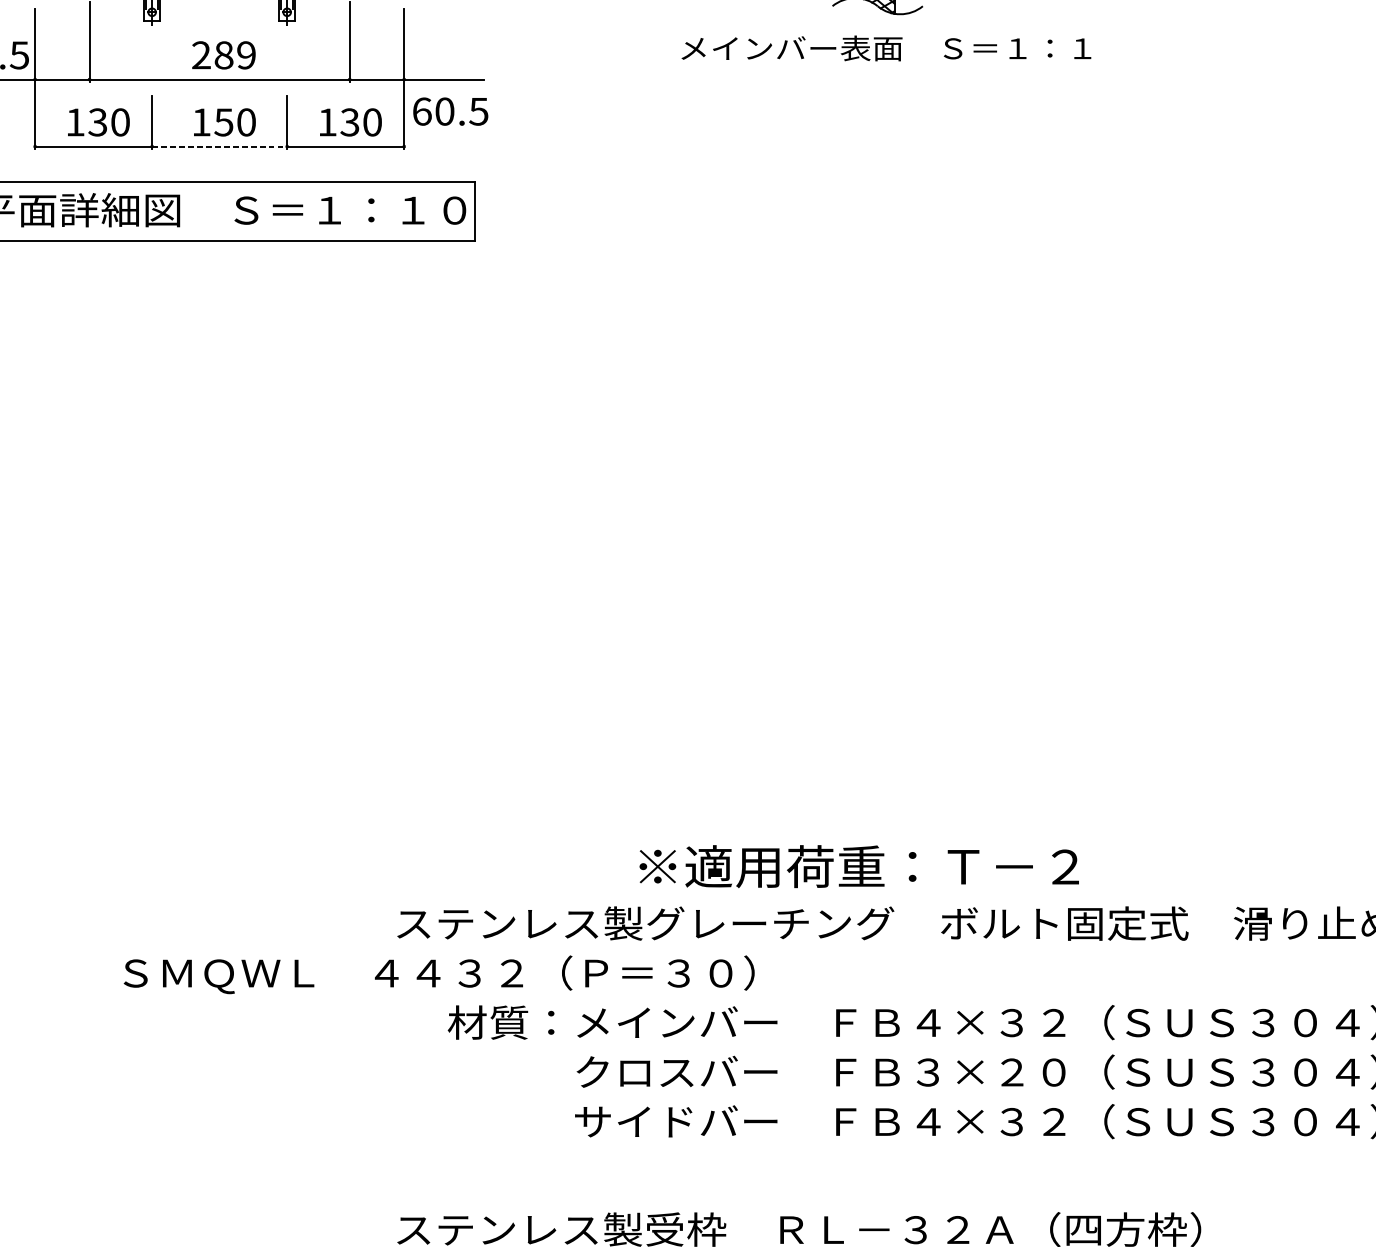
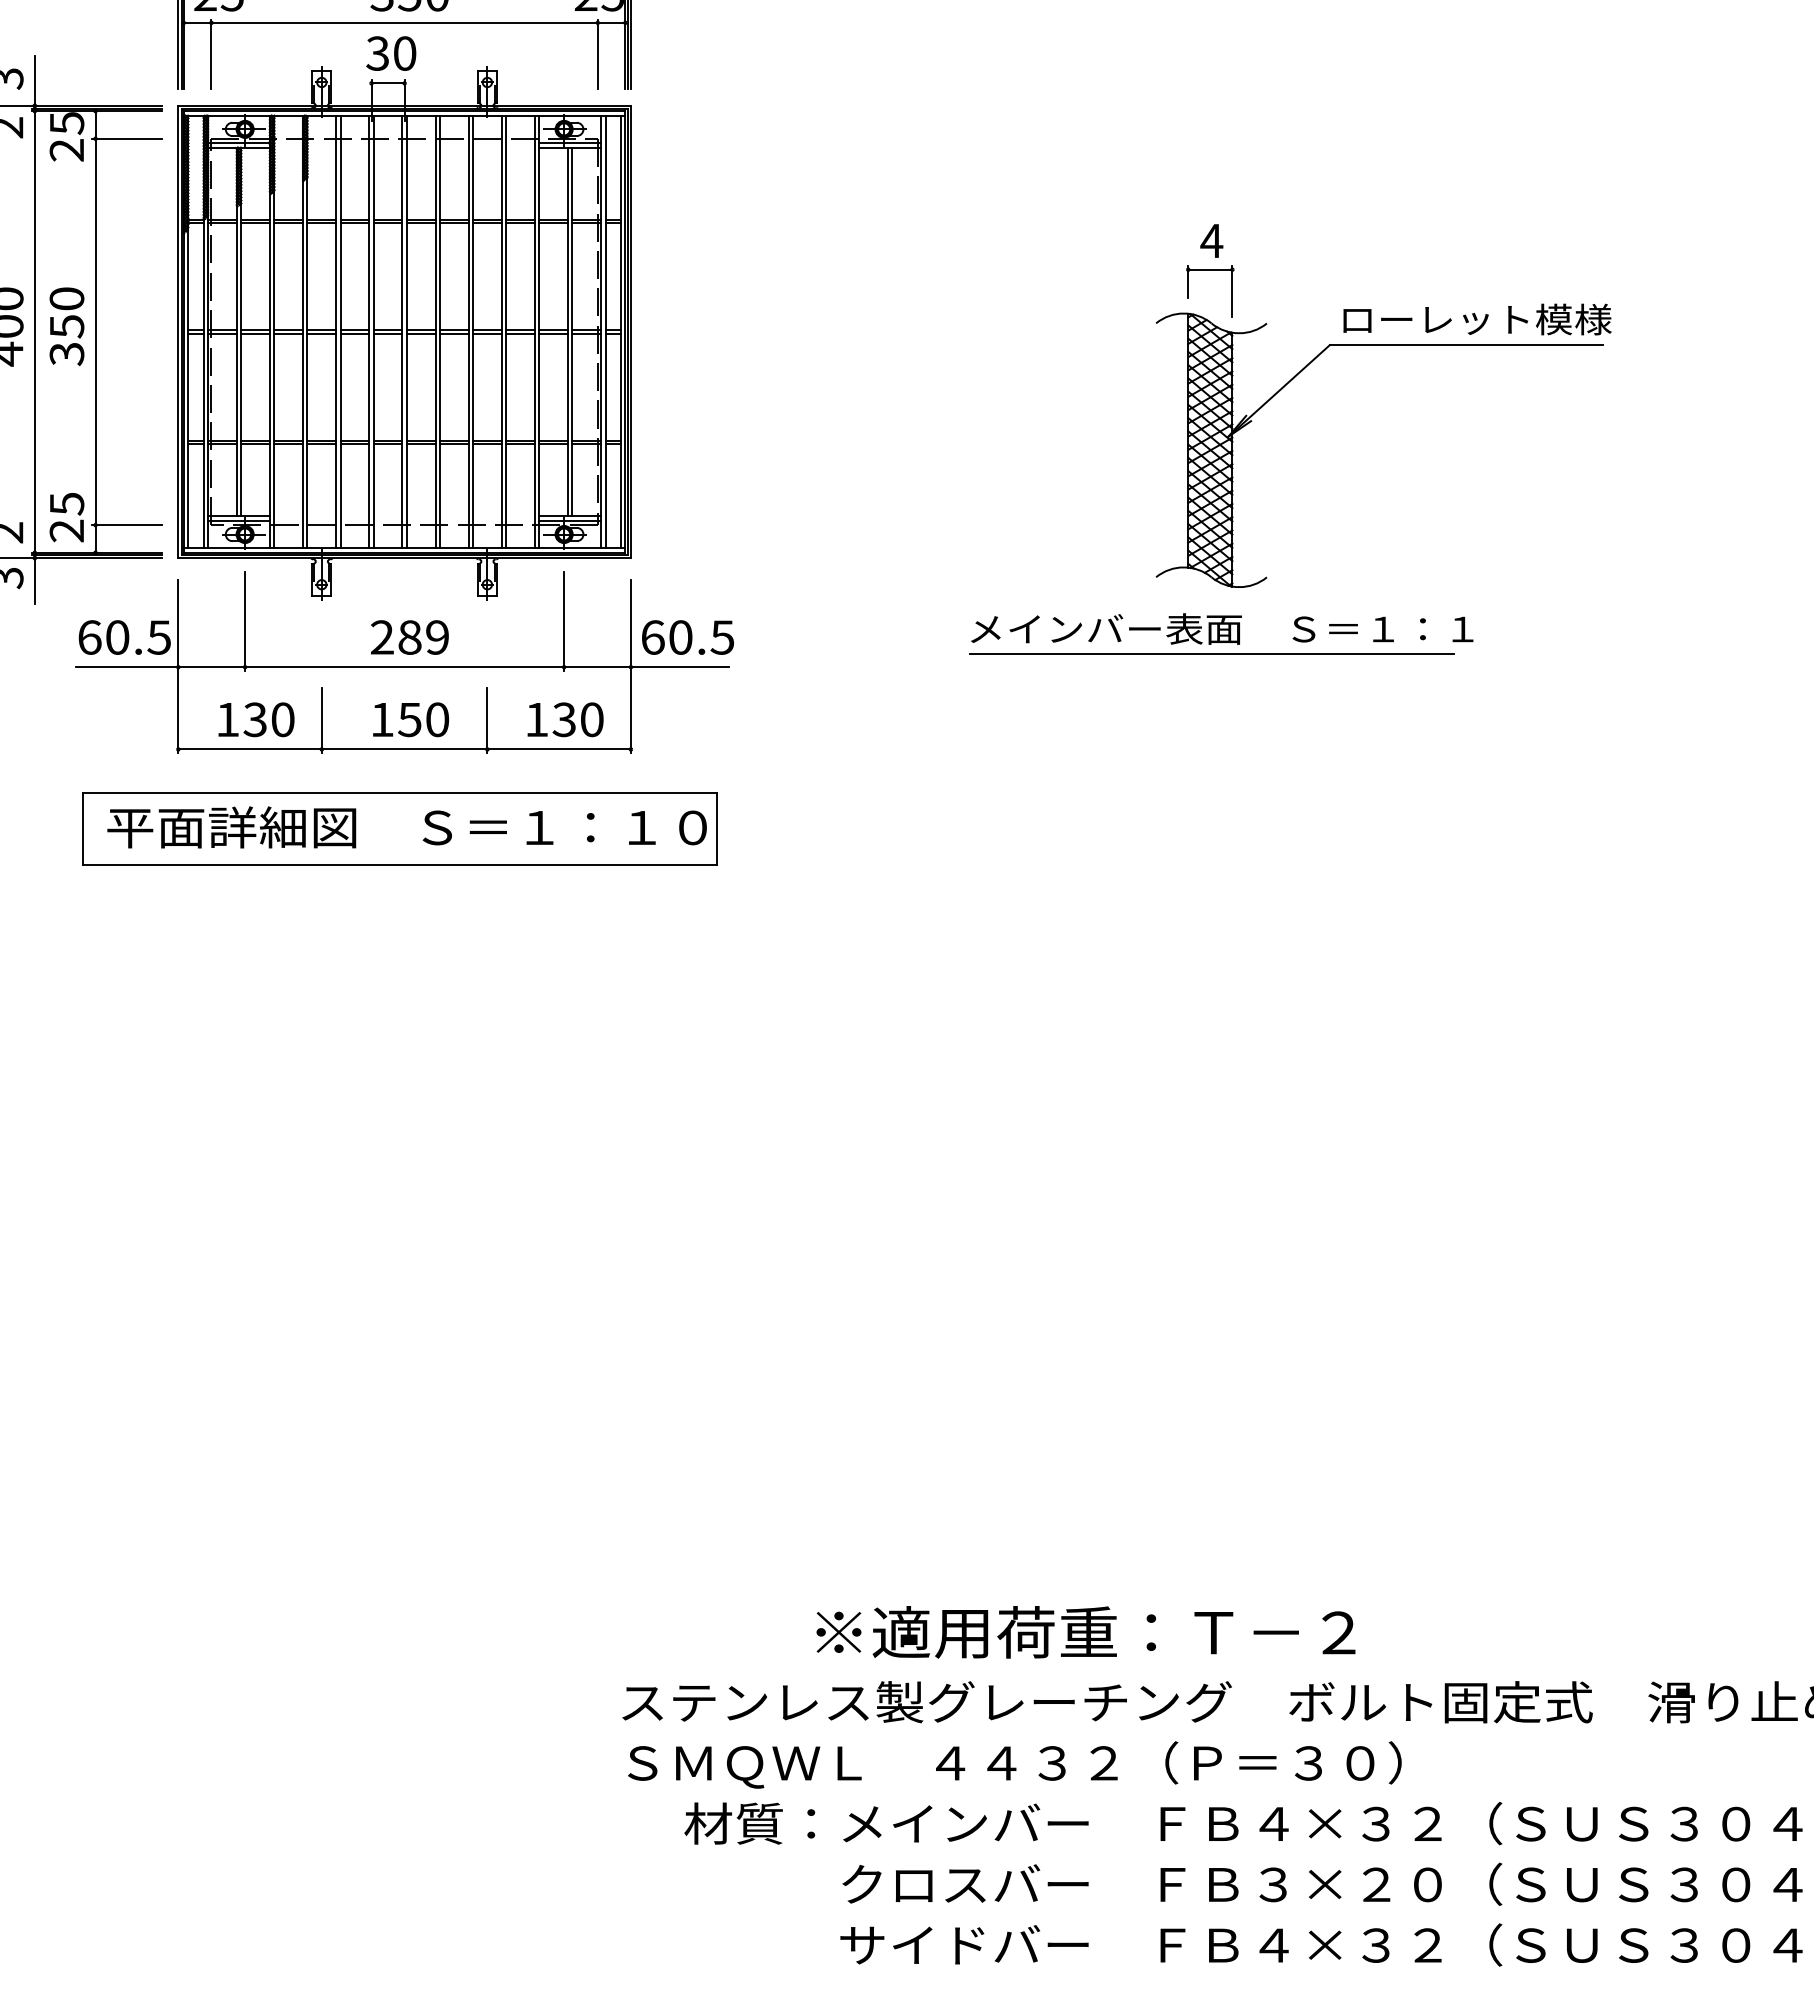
line: (877, 69) -> (1211, 654), added
text: (450, 111) -> (687, 637), moved
line: (219, 146) -> (404, 749), dashed -> solid
text: (858, 866) -> (1085, 1632), moved
text: (438, 974) -> (1014, 1764), moved

